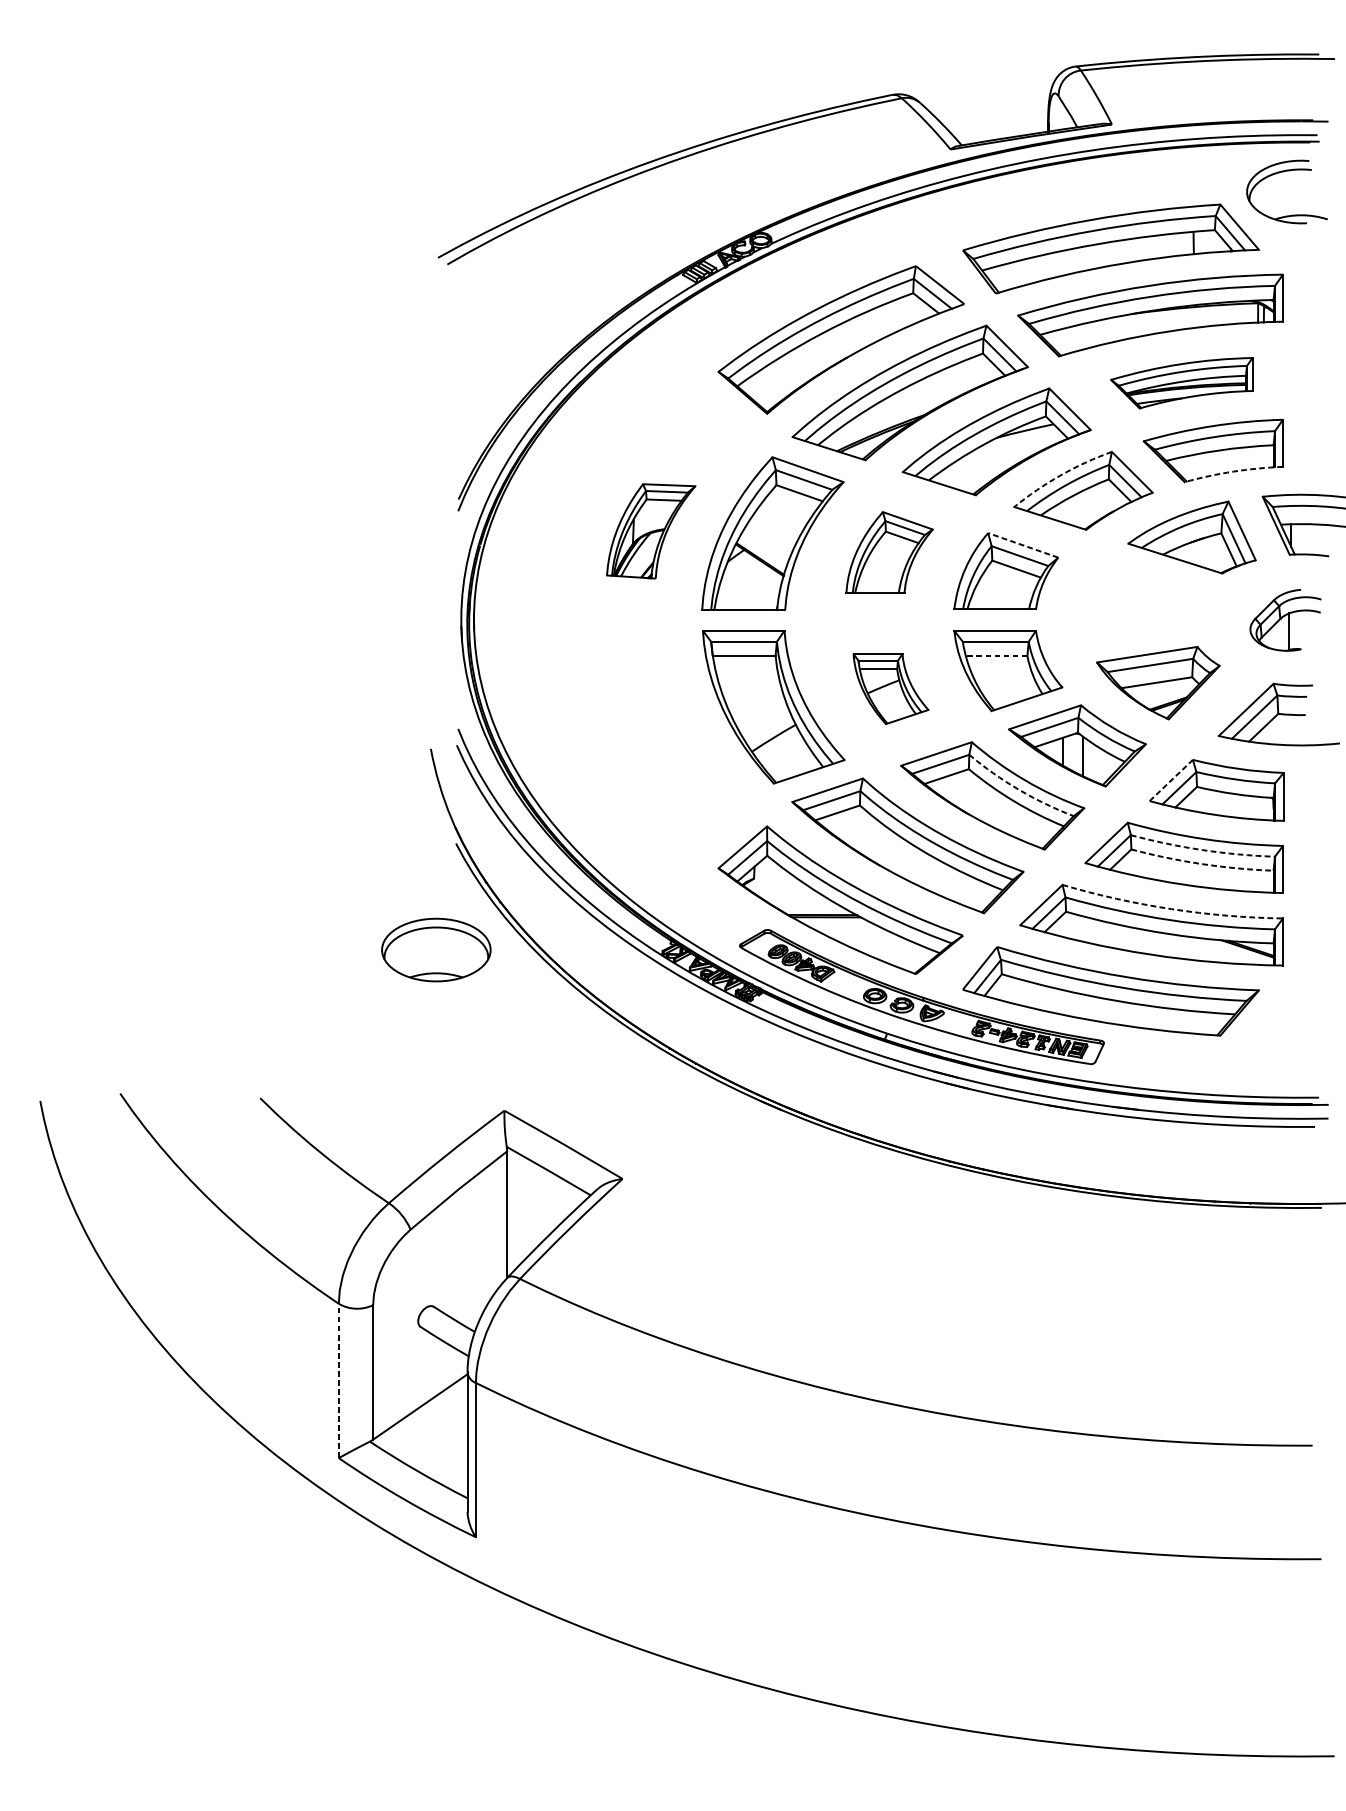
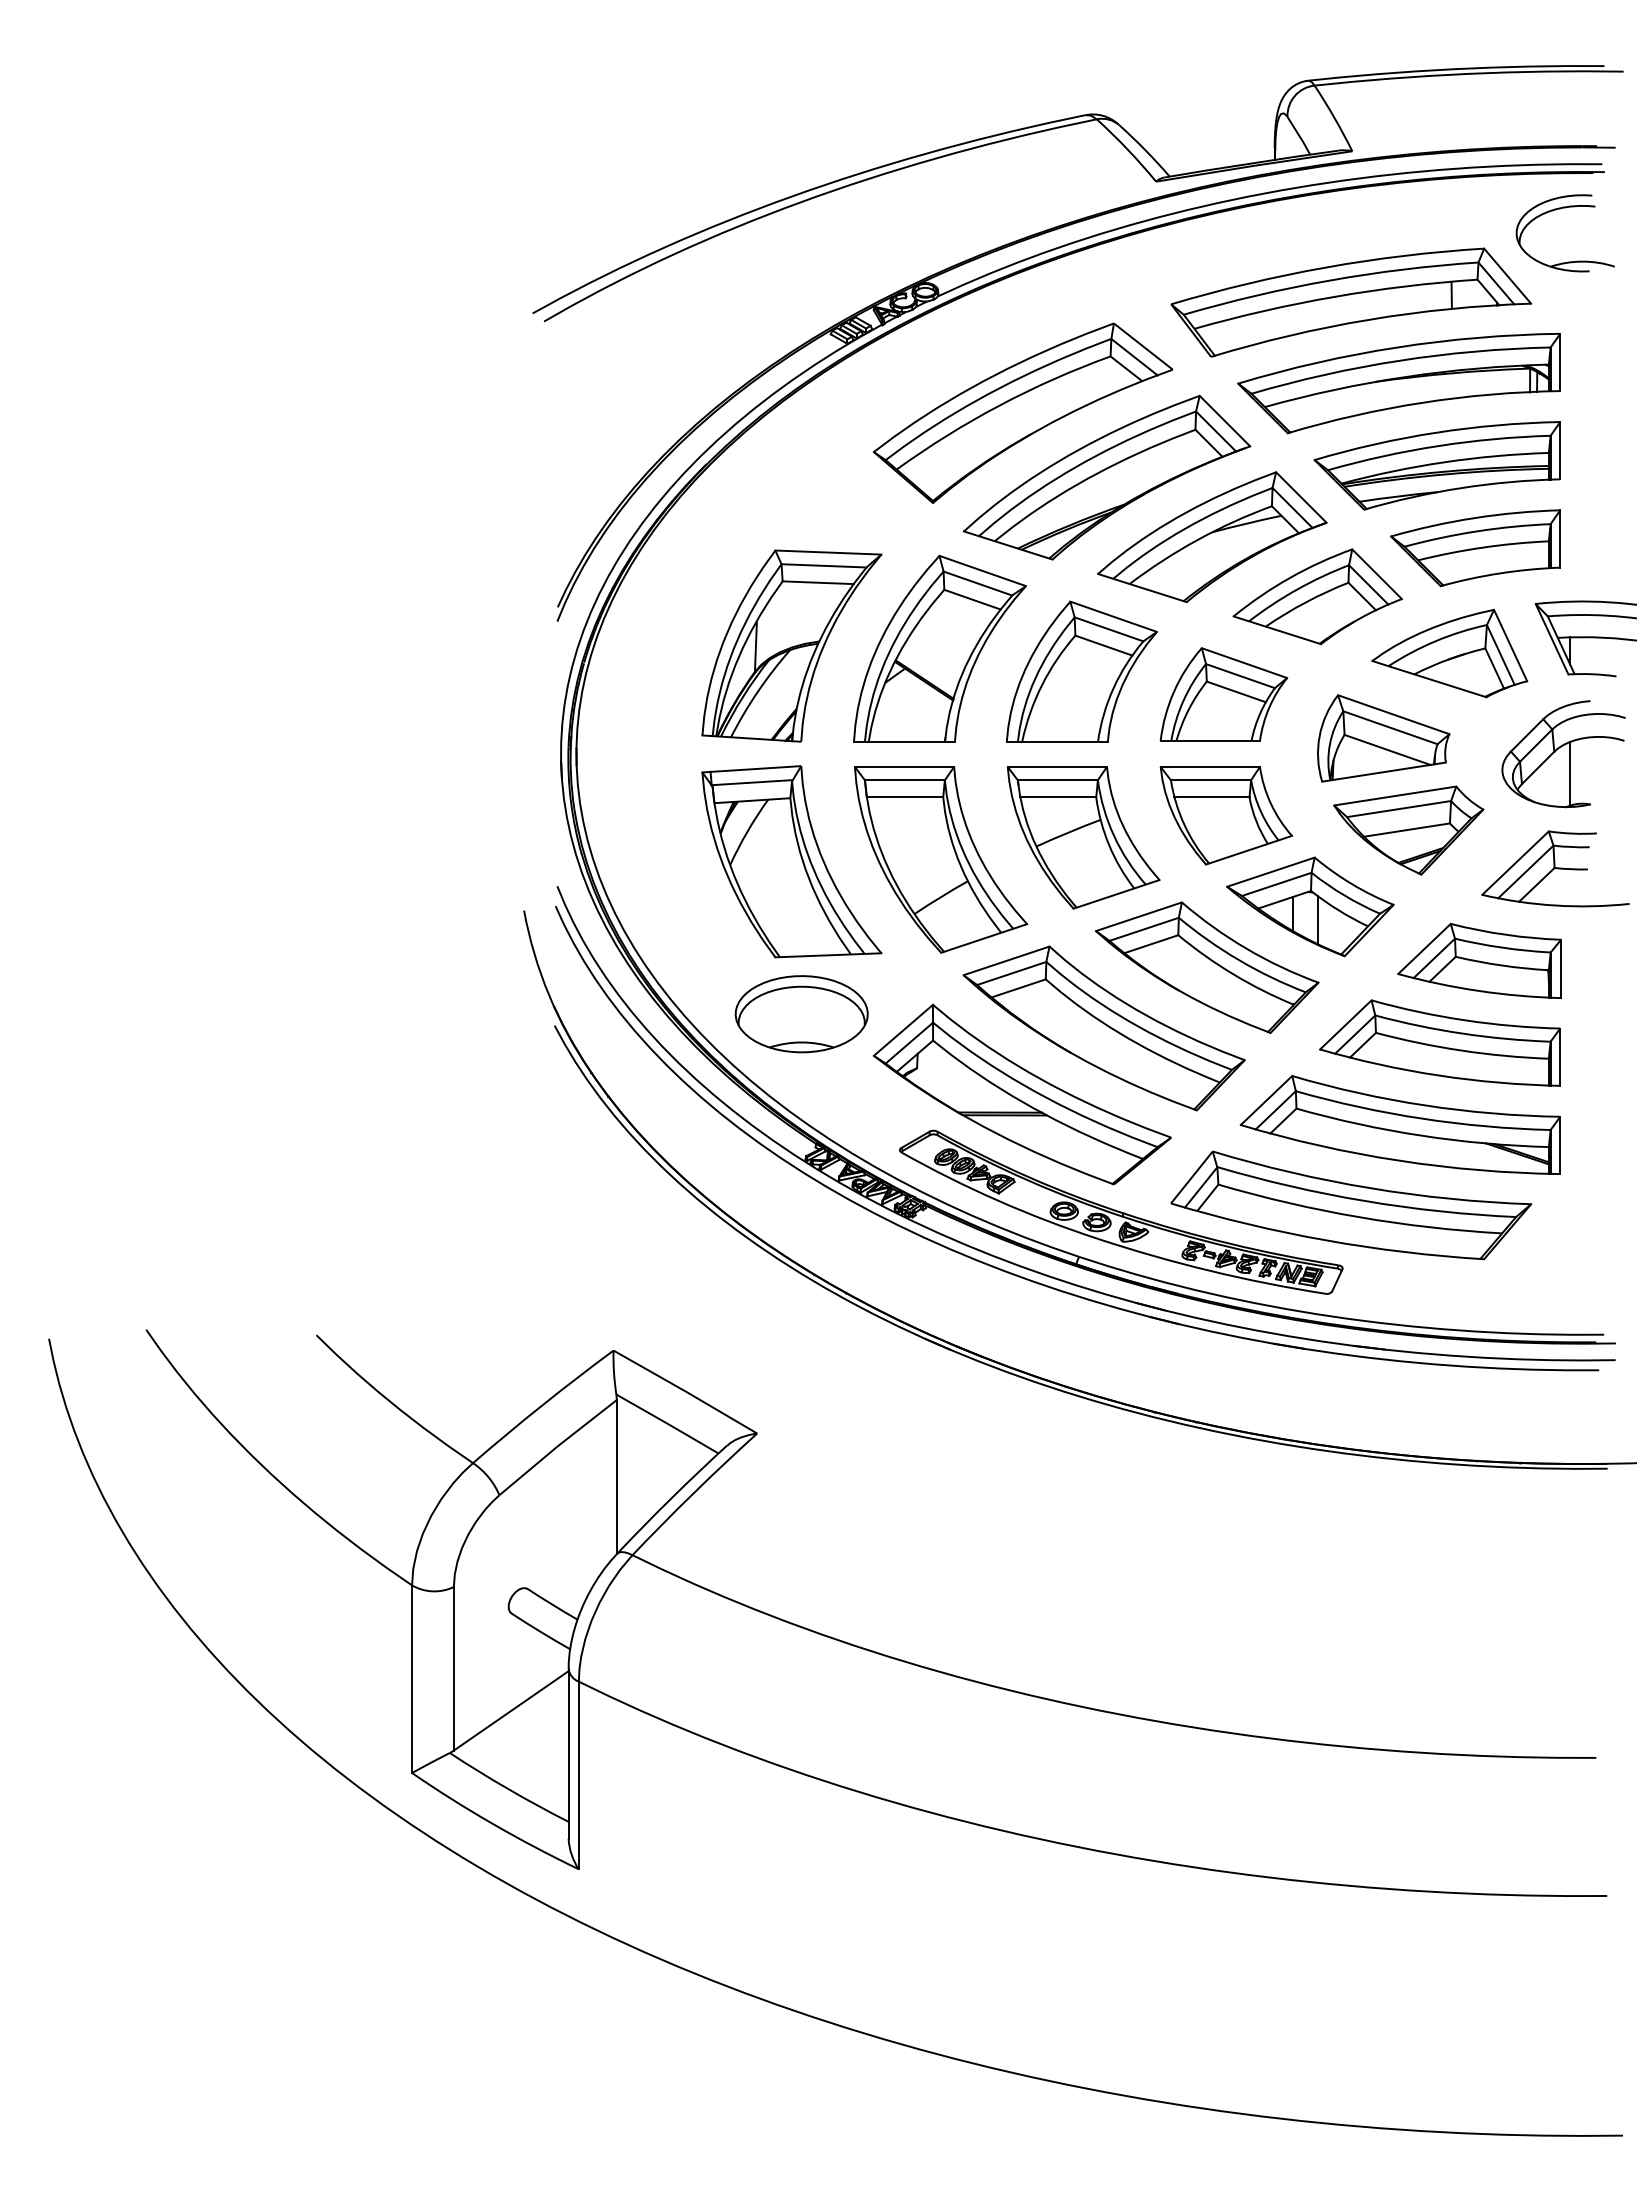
part: (1181, 382) -> (1436, 465), size x1.43
arc: (1232, 471) -> (1499, 573), dashed -> solid
arc: (1061, 475) -> (1290, 577), dashed -> solid
part: (650, 530) -> (791, 645), size x1.67
line: (1023, 544) -> (1244, 662), dashed -> solid
part: (889, 552) -> (1081, 671), size x1.43
part: (1137, 607) -> (1383, 738), added
part: (1285, 620) -> (1563, 754), size x1.43
line: (996, 655) -> (1211, 797), dashed -> solid
part: (890, 688) -> (1083, 837), size x1.67
part: (650, 708) -> (791, 861), added
line: (1171, 780) -> (1424, 948), dashed -> solid
arc: (1019, 789) -> (1239, 960), dashed -> solid
arc: (1202, 849) -> (1462, 1033), dashed -> solid
arc: (1201, 863) -> (1461, 1050), dashed -> solid
arc: (1171, 909) -> (1424, 1105), dashed -> solid
part: (436, 950) -> (801, 1014), moved
line: (339, 1381) -> (412, 1679), dashed -> solid

